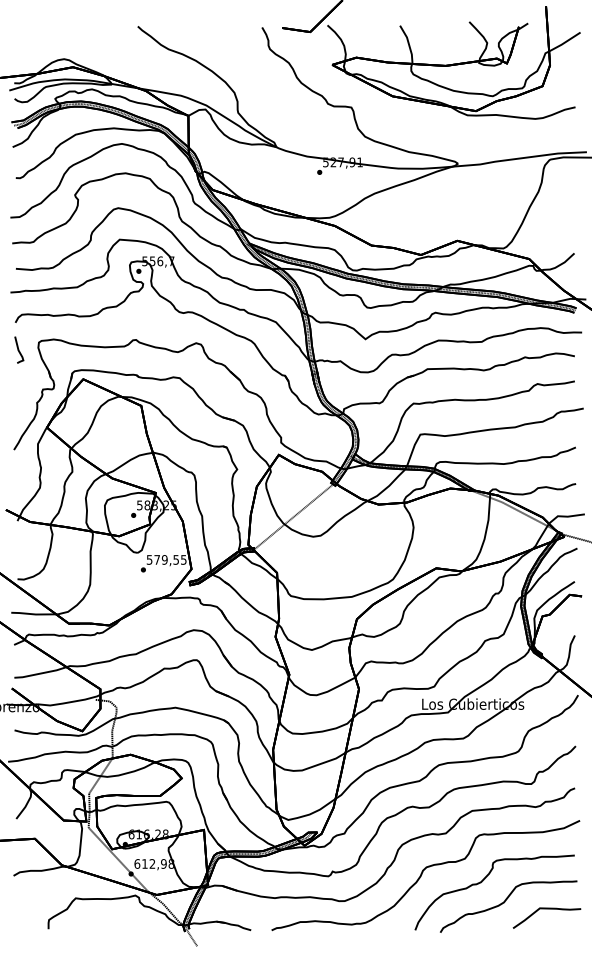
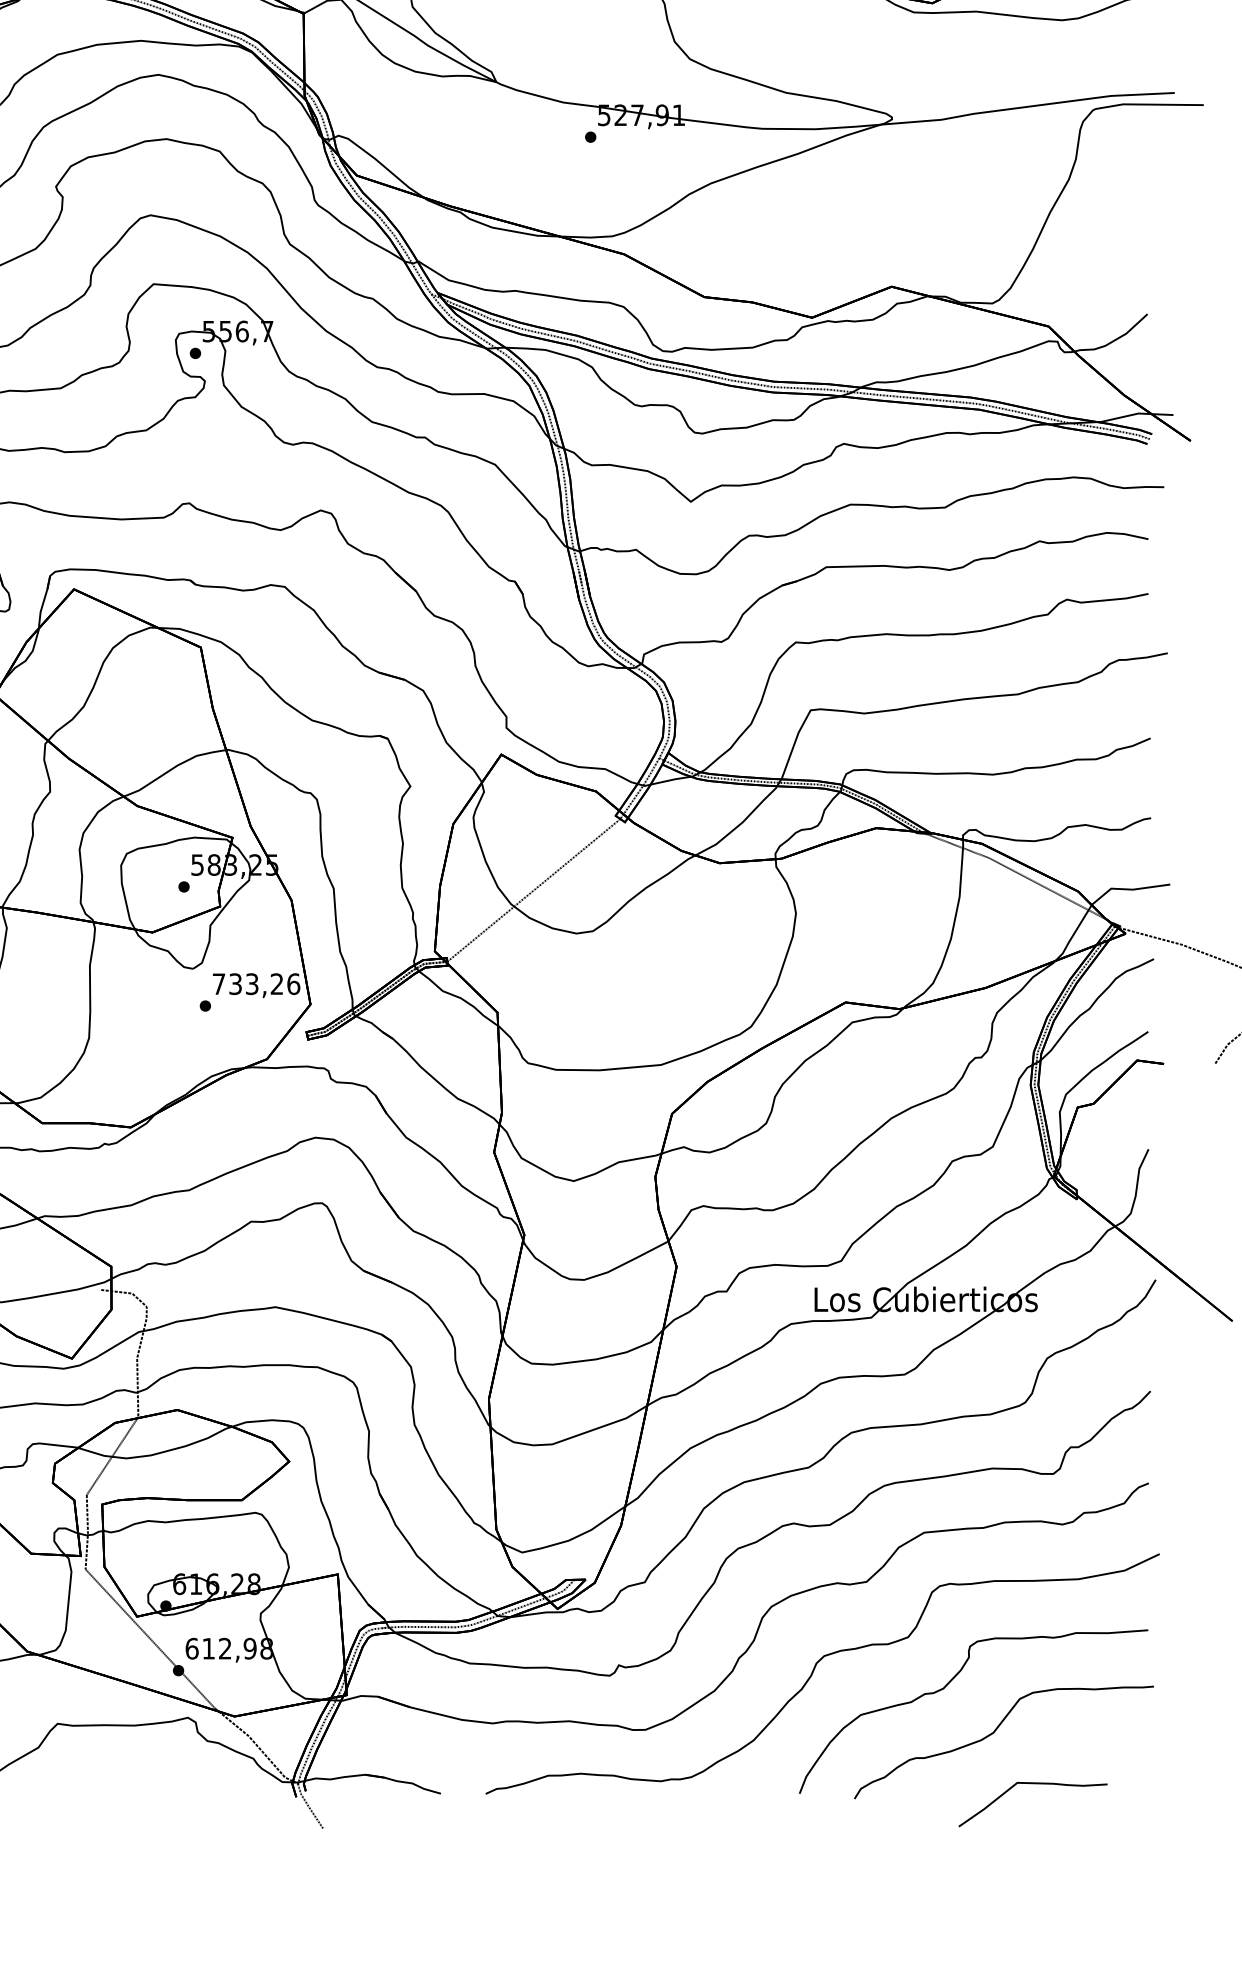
text: (166, 559) -> (255, 983), 579,55 -> 733,26
curve: (546, 909) -> (1031, 1785), moved

